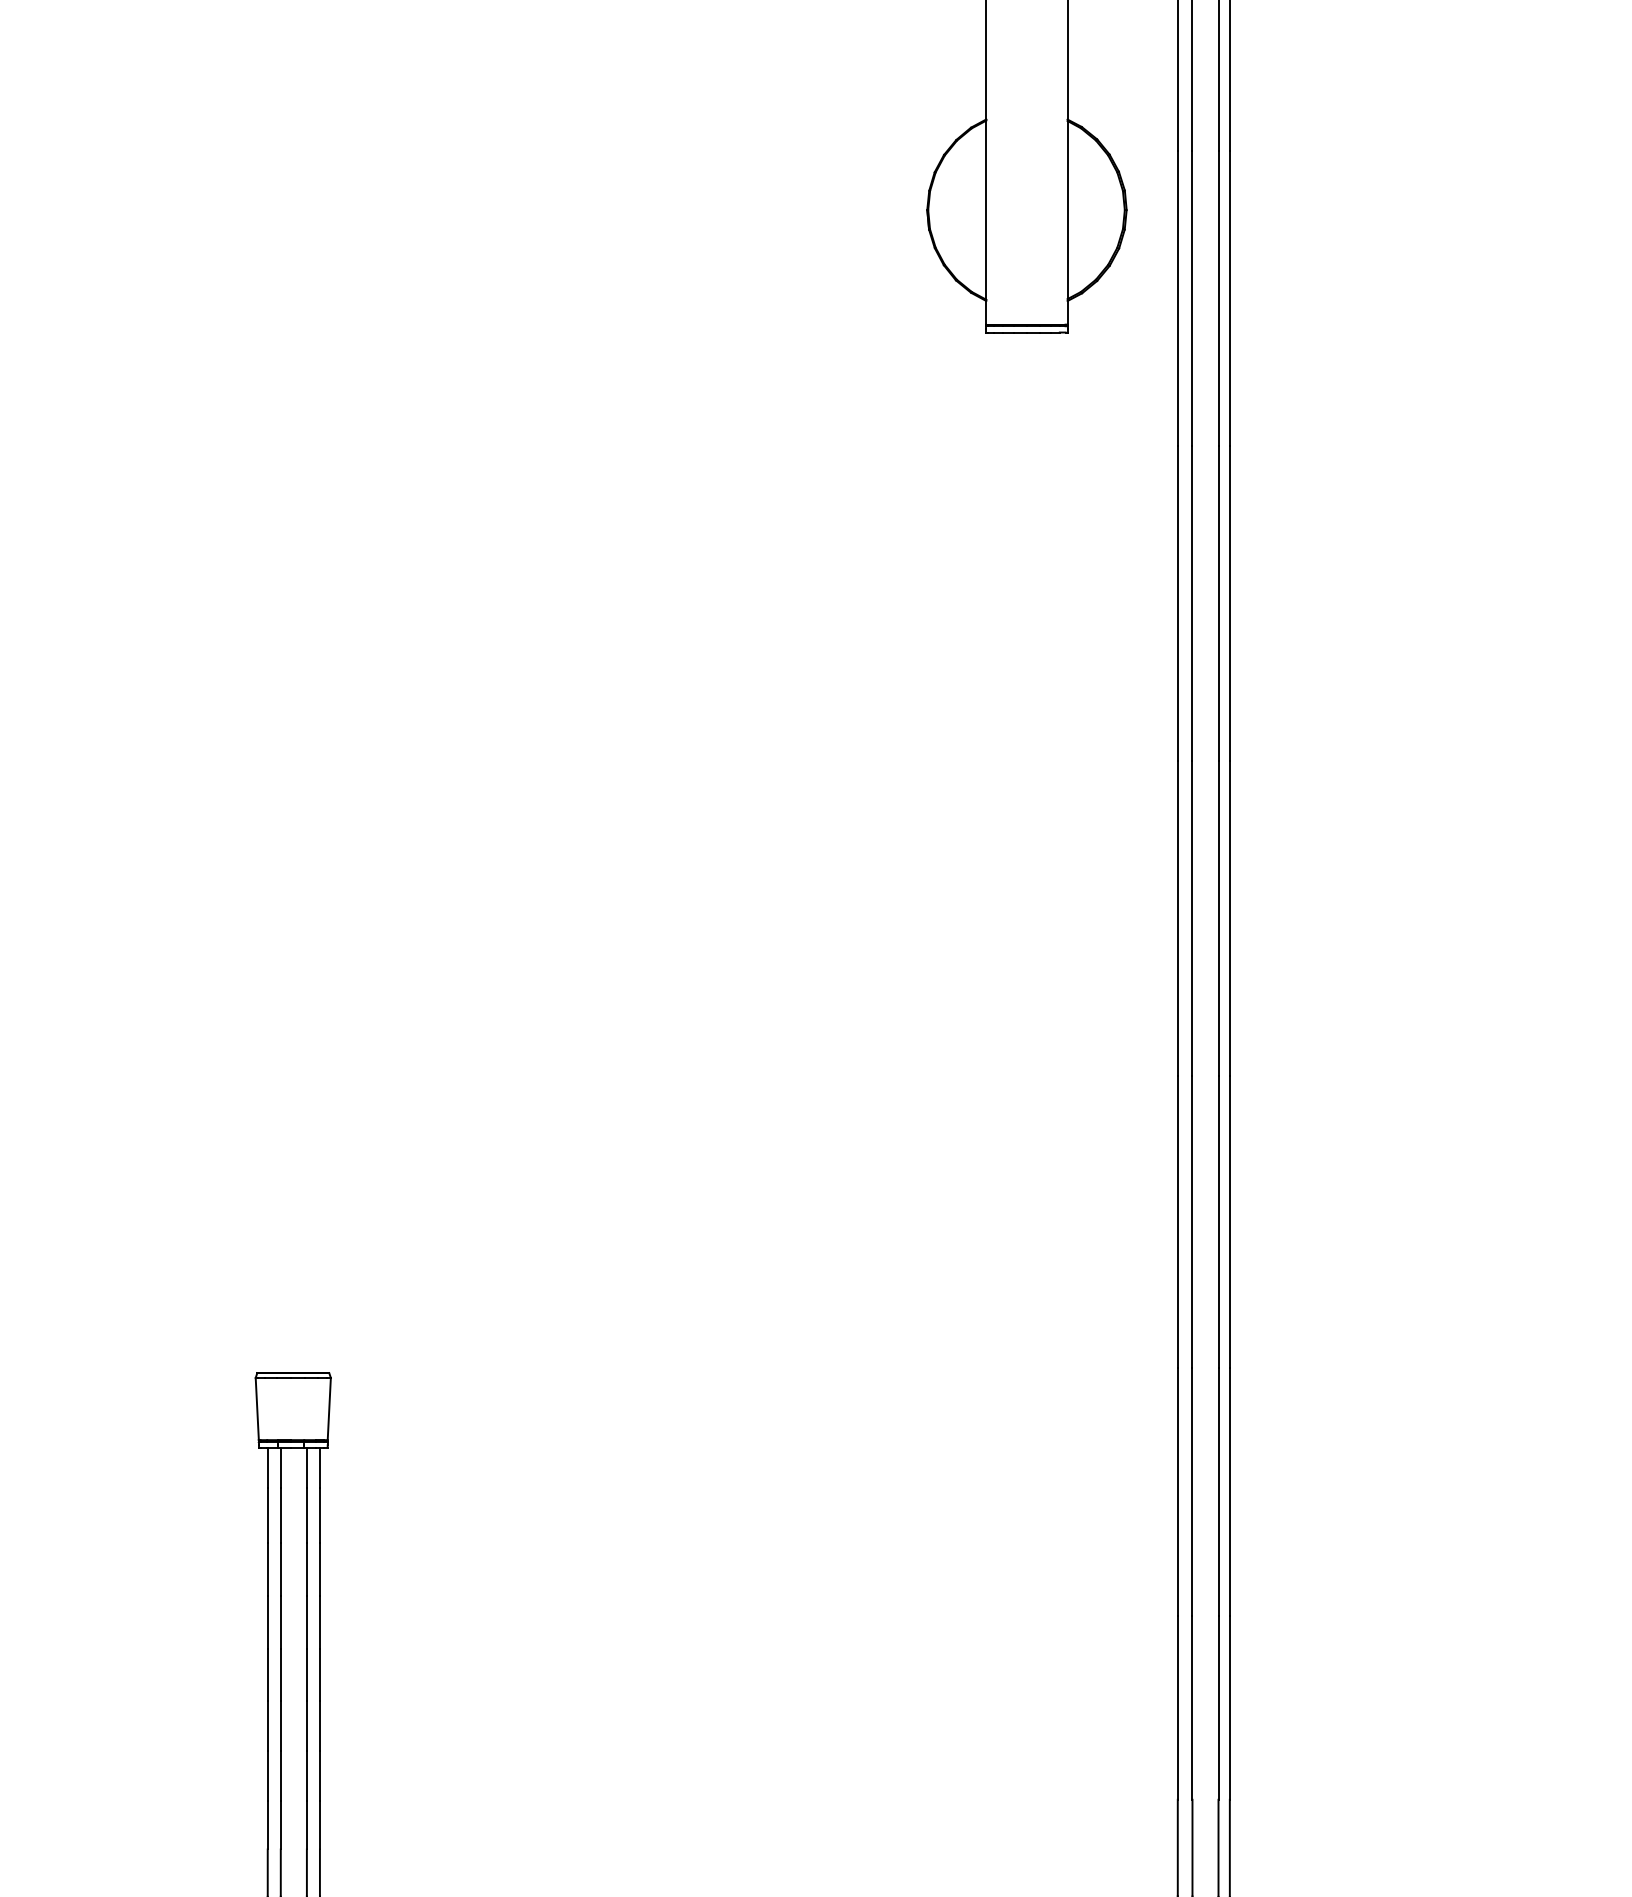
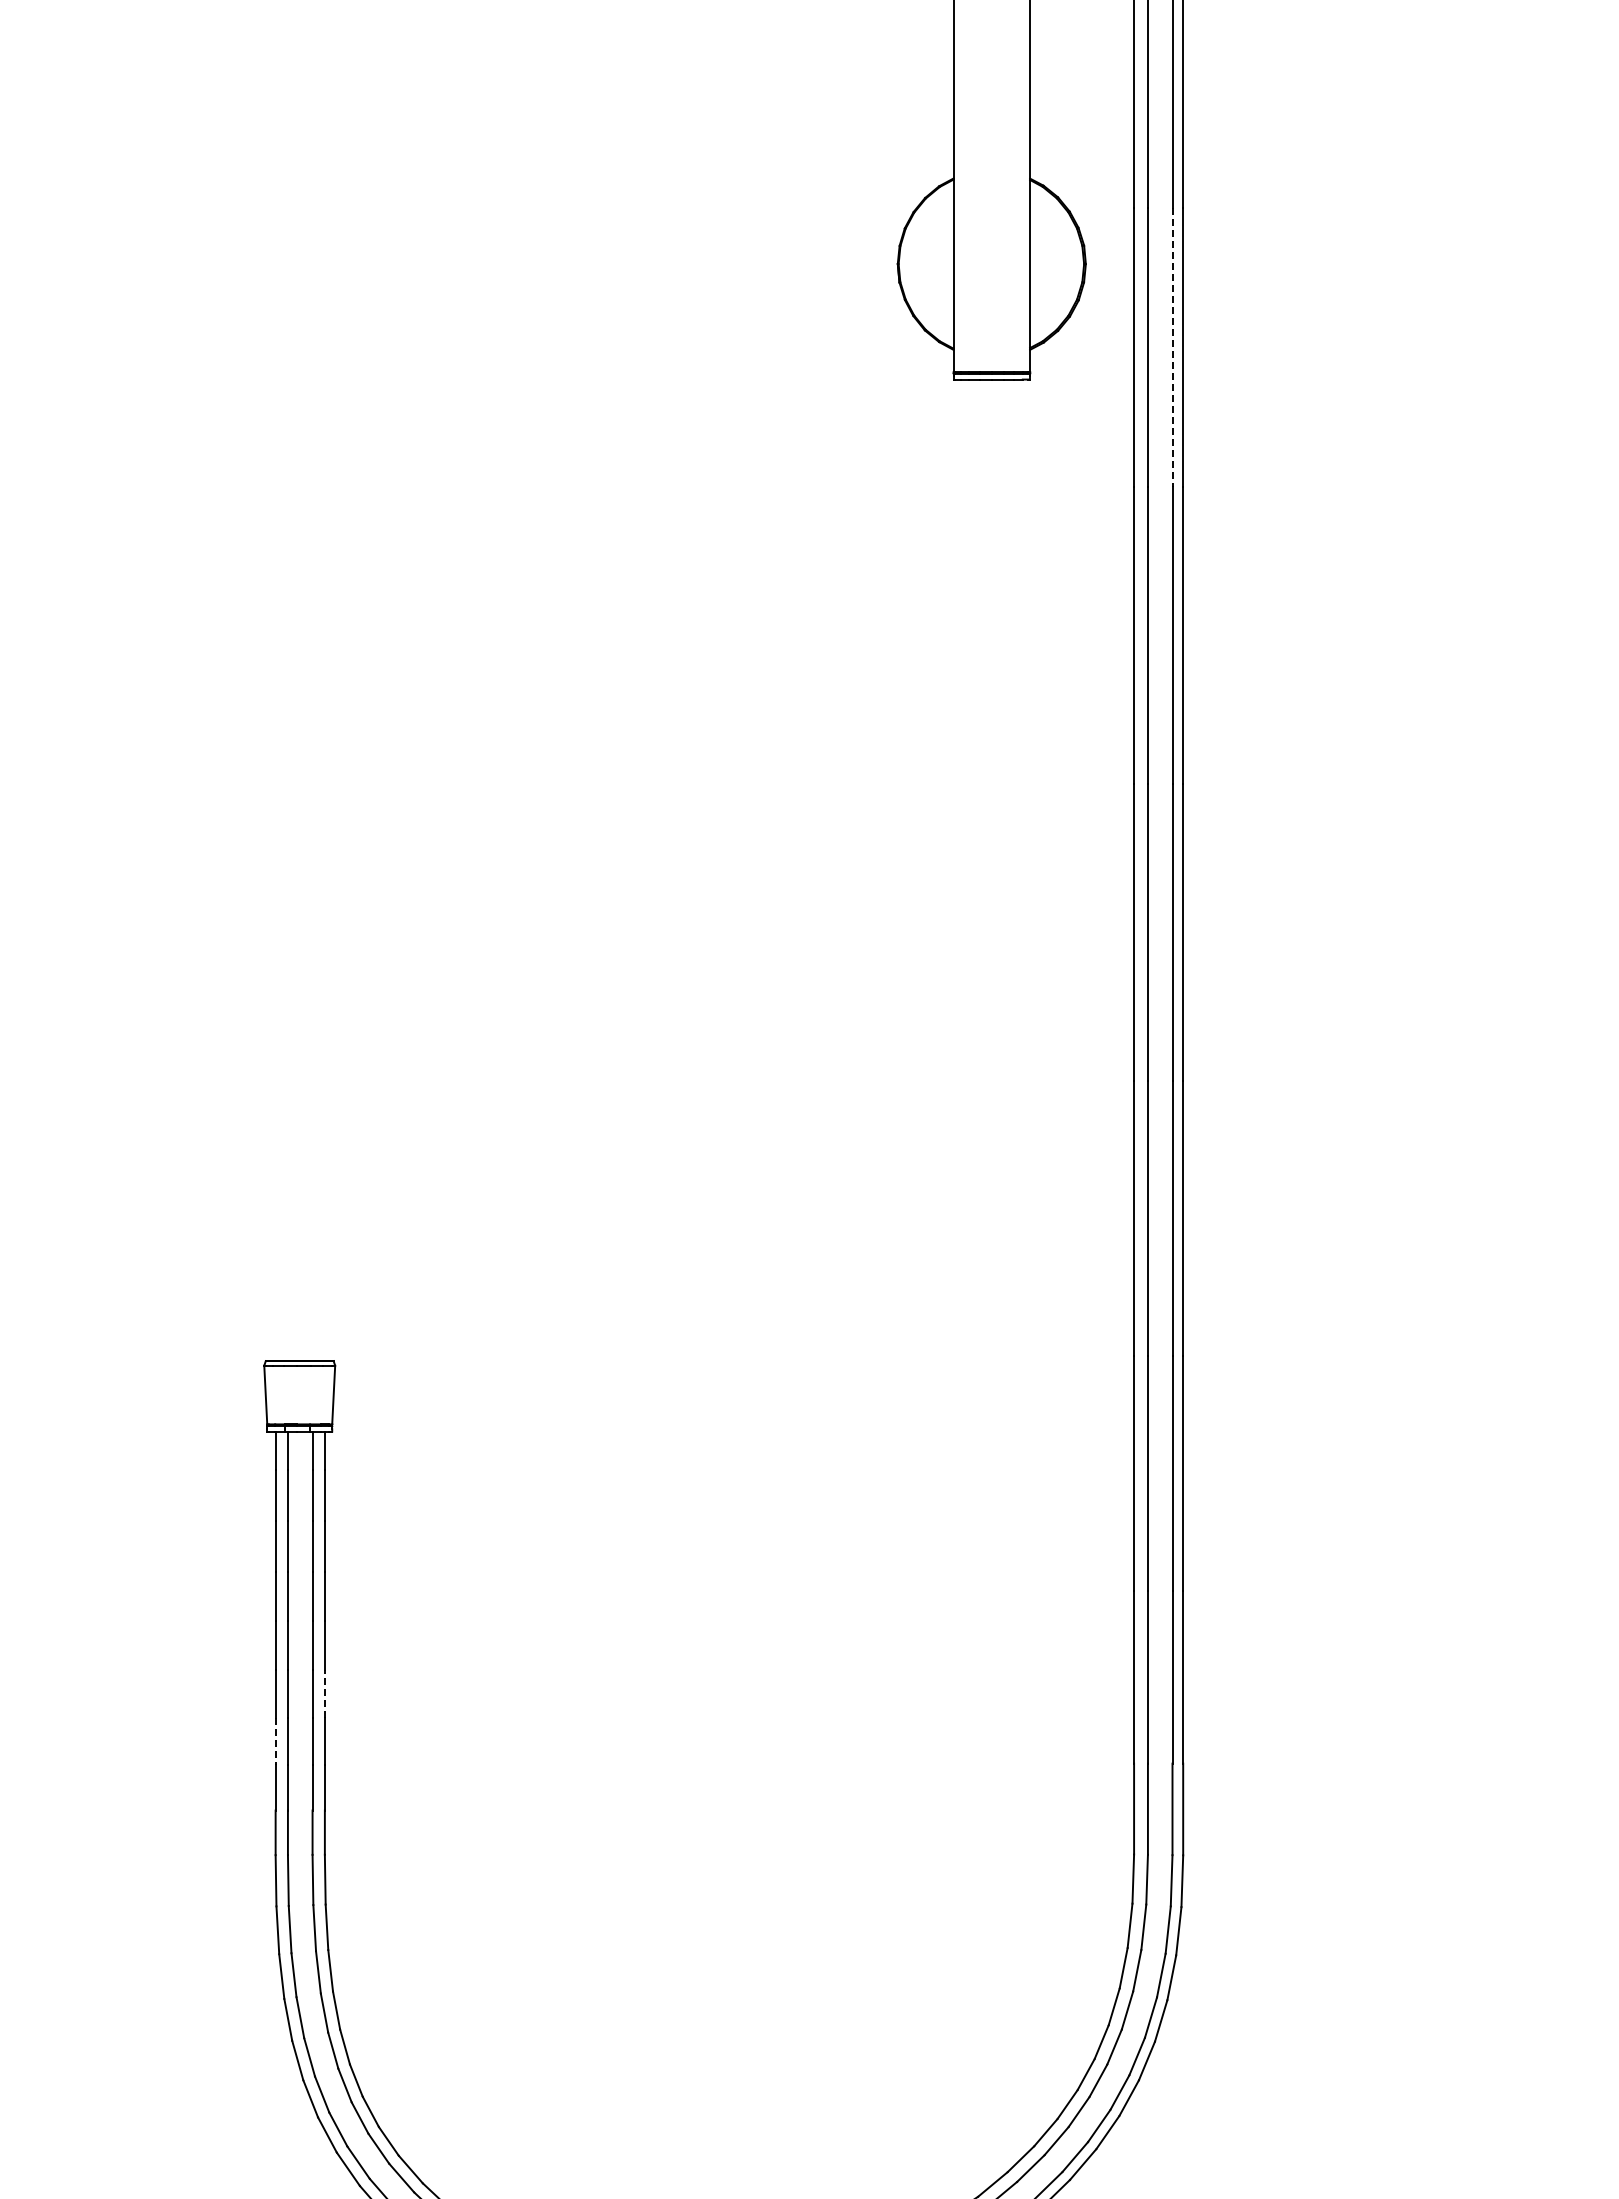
line: (1218, 299) -> (1172, 348), solid -> dashed
line: (319, 1726) -> (324, 1694), solid -> dashed
line: (267, 1776) -> (275, 1741), solid -> dashed

